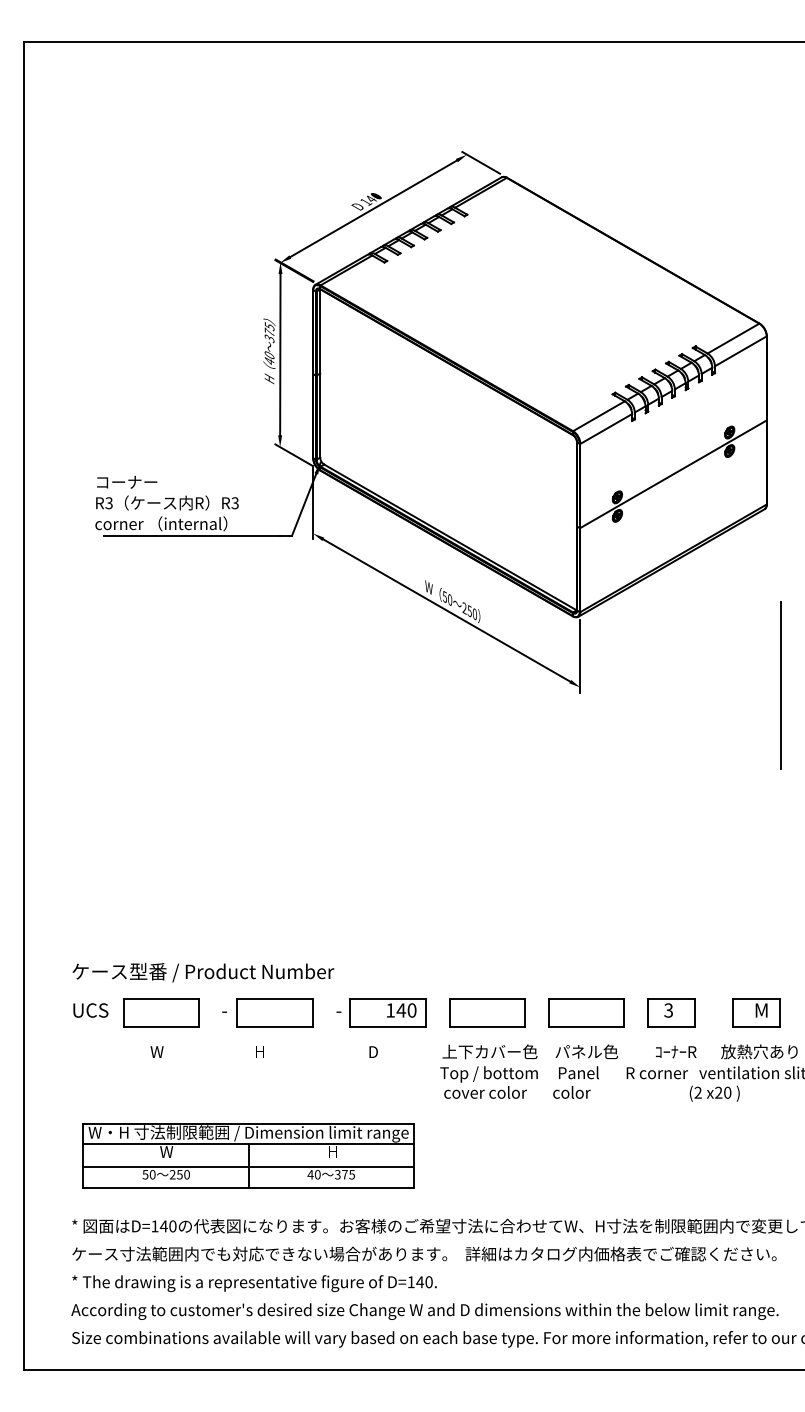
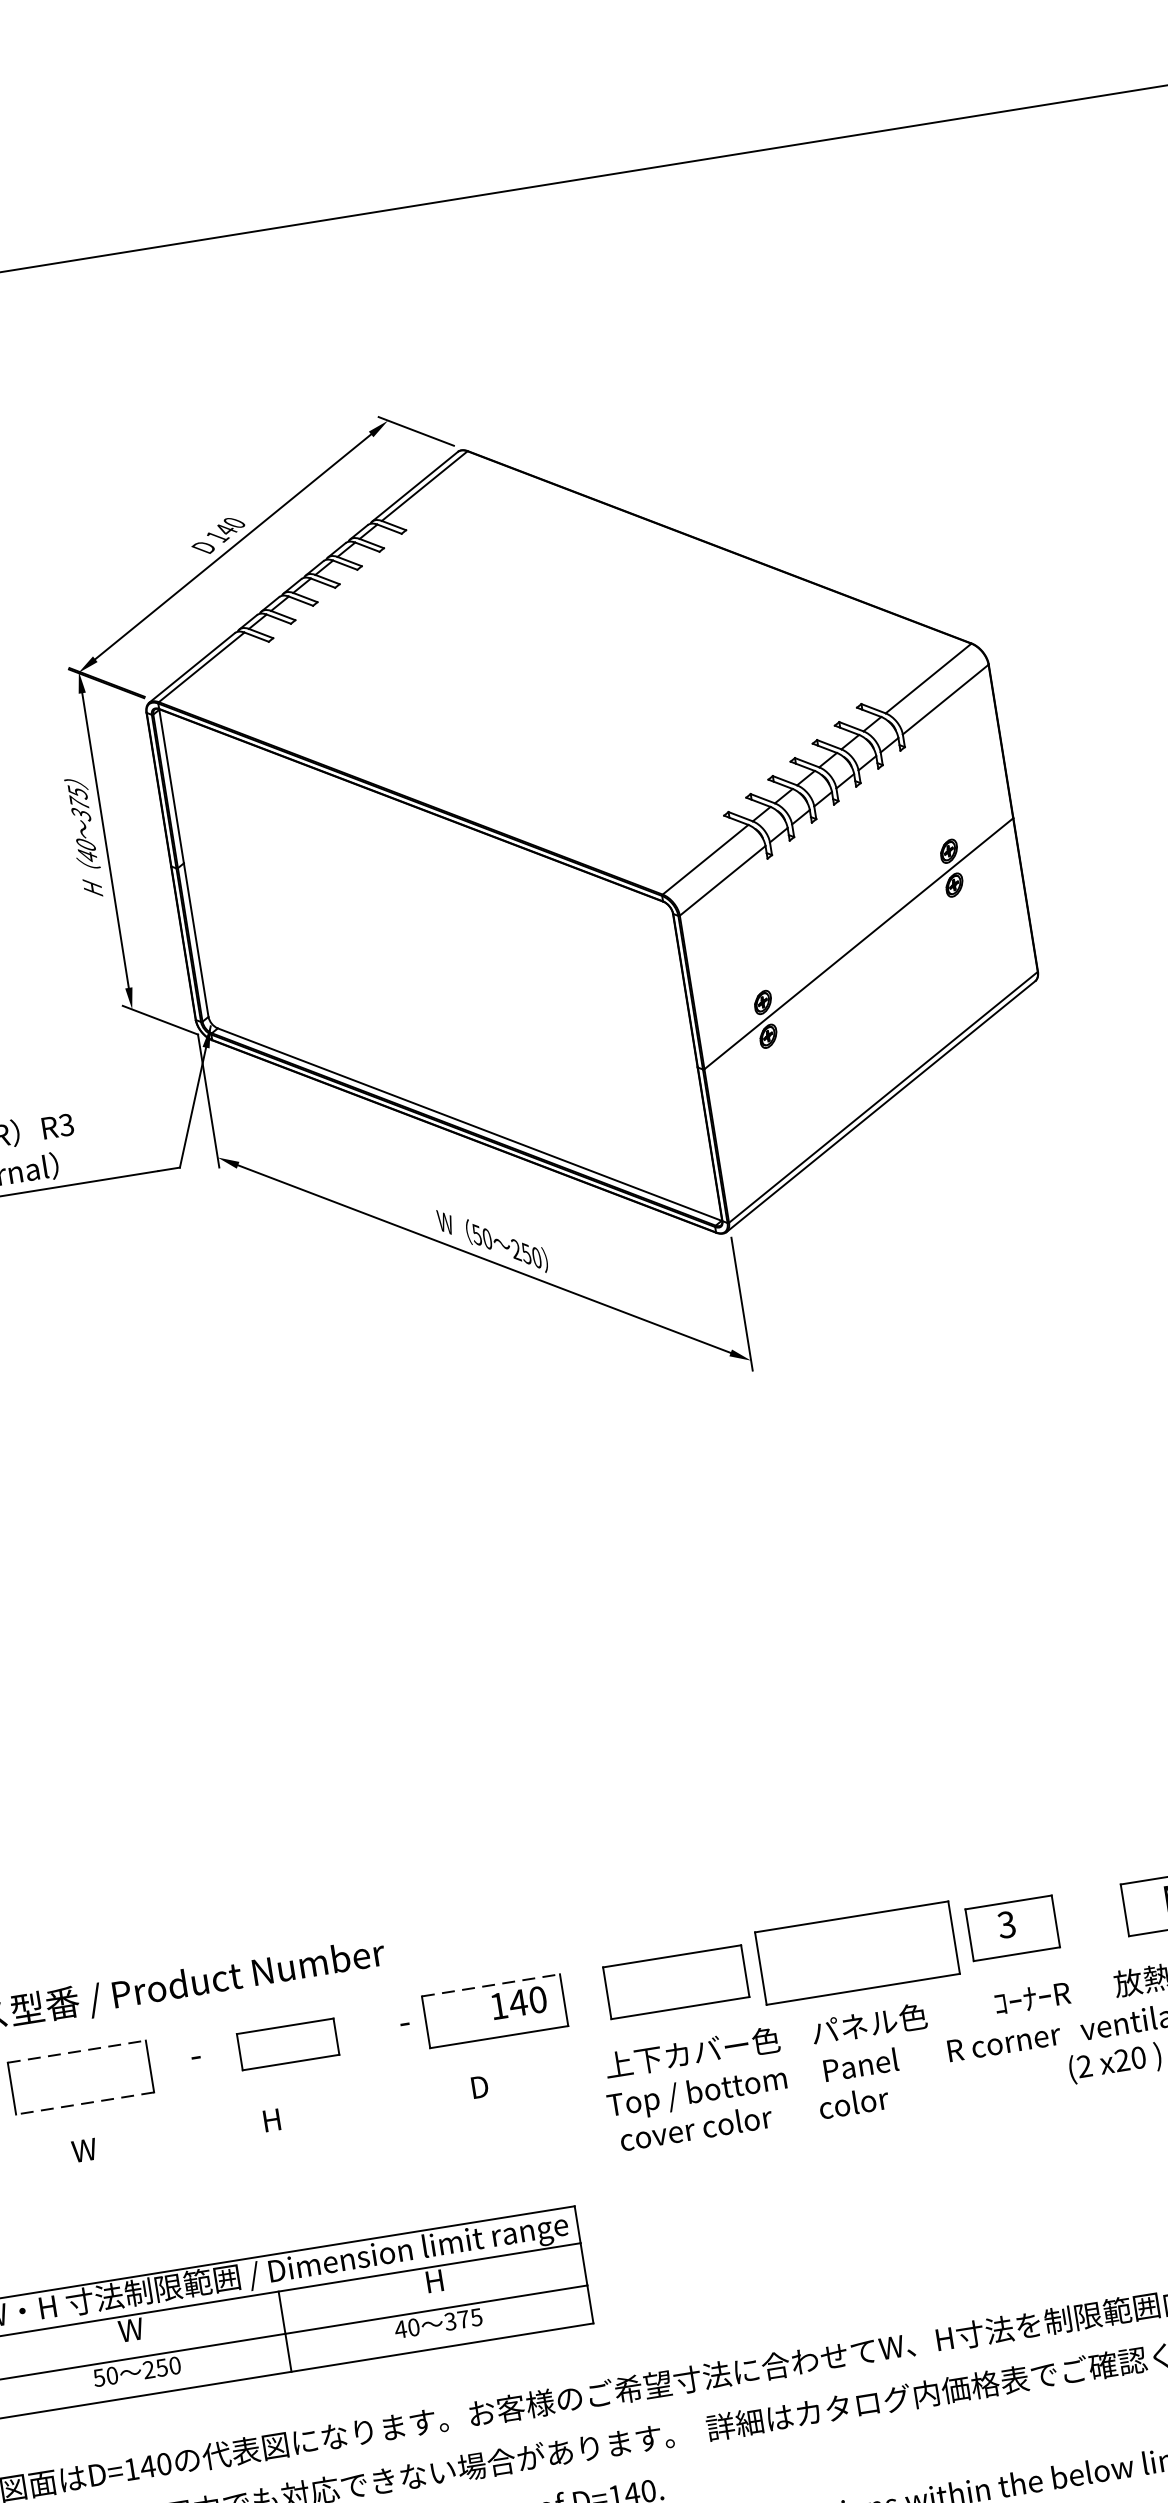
line: (780, 684) -> (1115, 1296), removed
line: (161, 998) -> (76, 2051), solid -> dashed
line: (388, 998) -> (491, 1984), solid -> dashed
part: (274, 1012) -> (287, 2043), size x0.7
part: (586, 1012) -> (857, 1952), size x1.4
line: (161, 1027) -> (85, 2104), solid -> dashed

